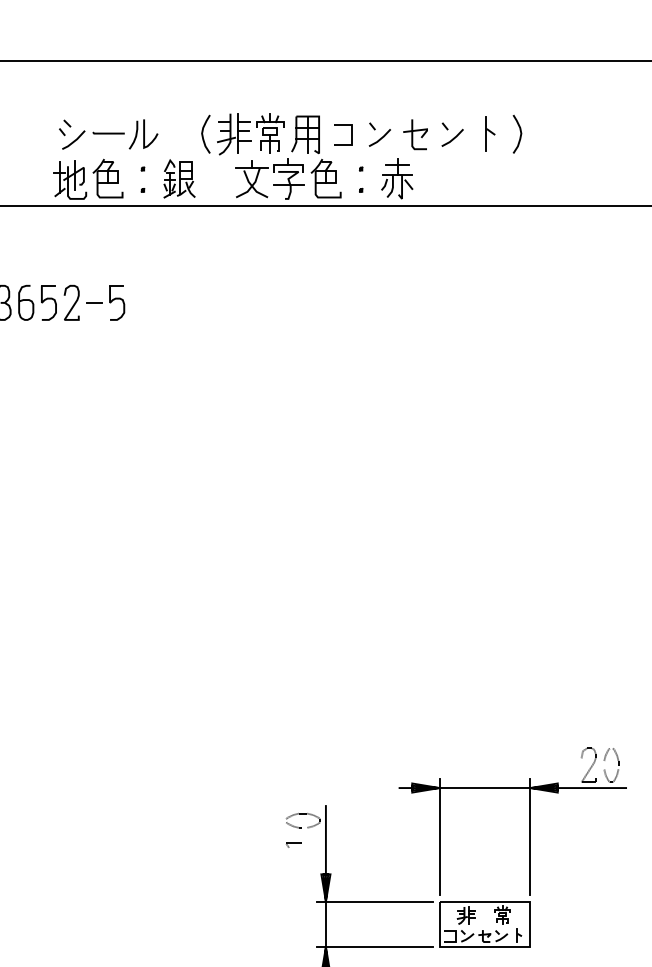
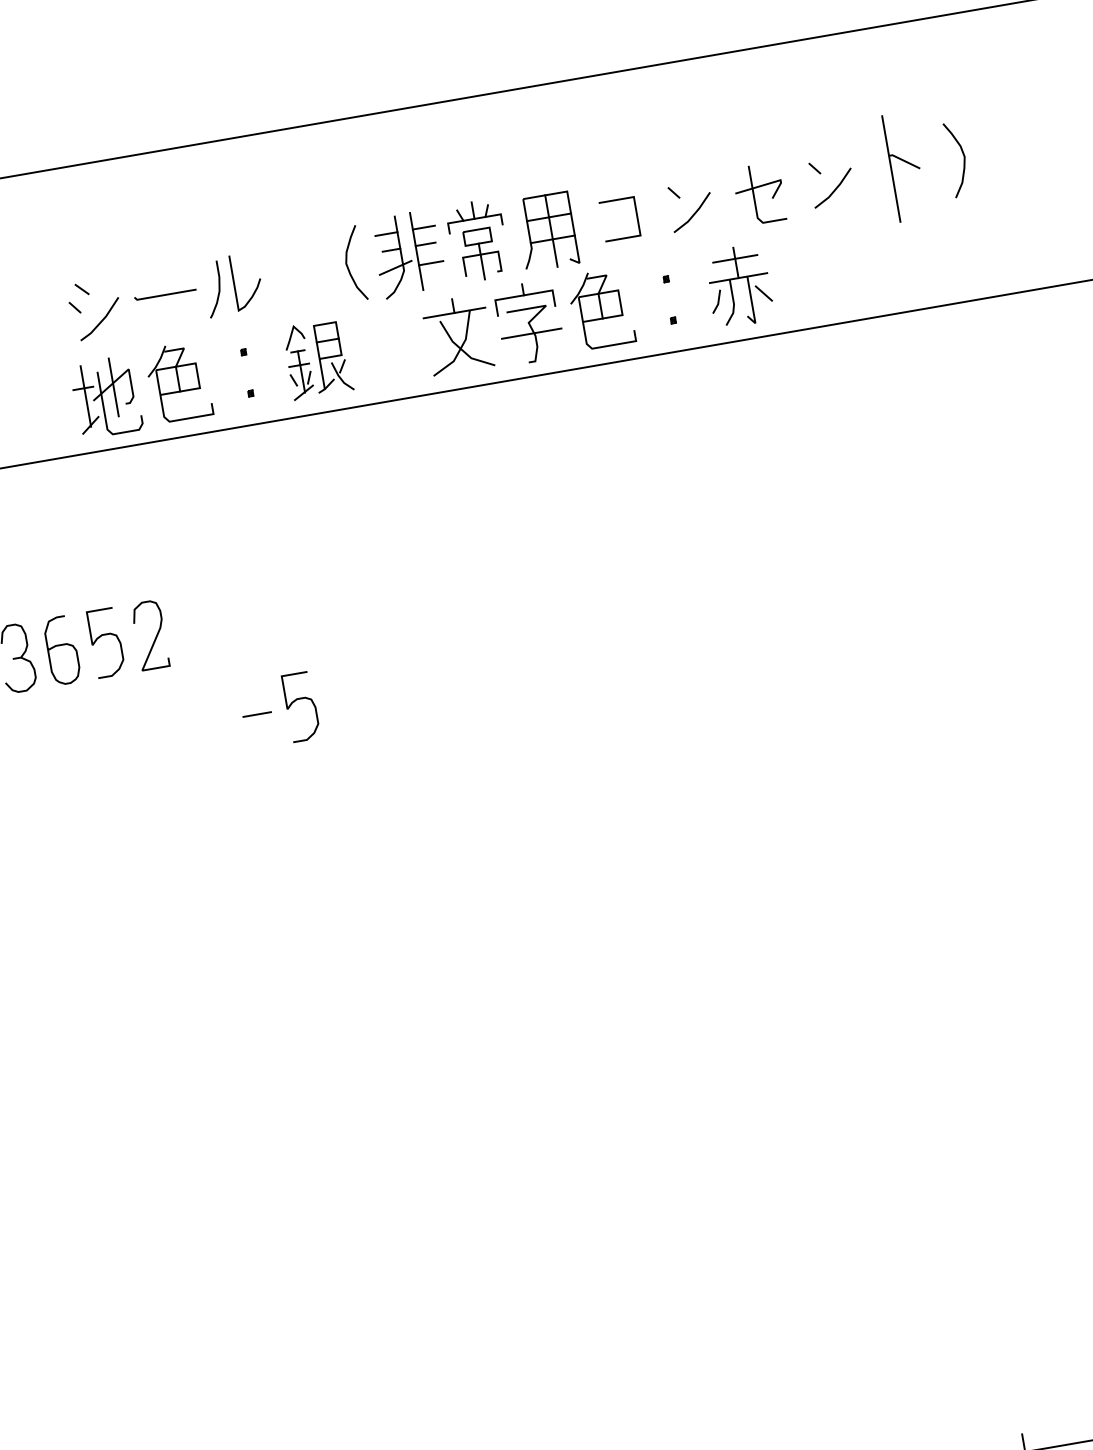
part: (490, 133) -> (904, 167), size x1.6
part: (105, 302) -> (278, 710), moved

